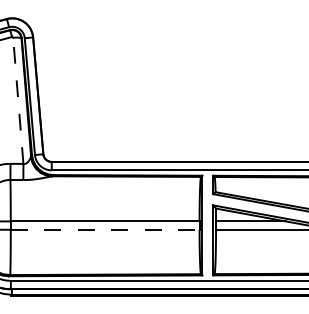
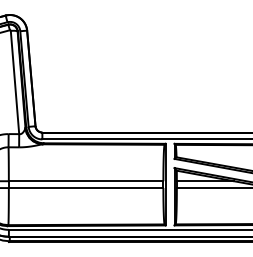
line: (18, 100) -> (15, 82), dashed -> solid
line: (105, 230) -> (86, 188), dashed -> solid

